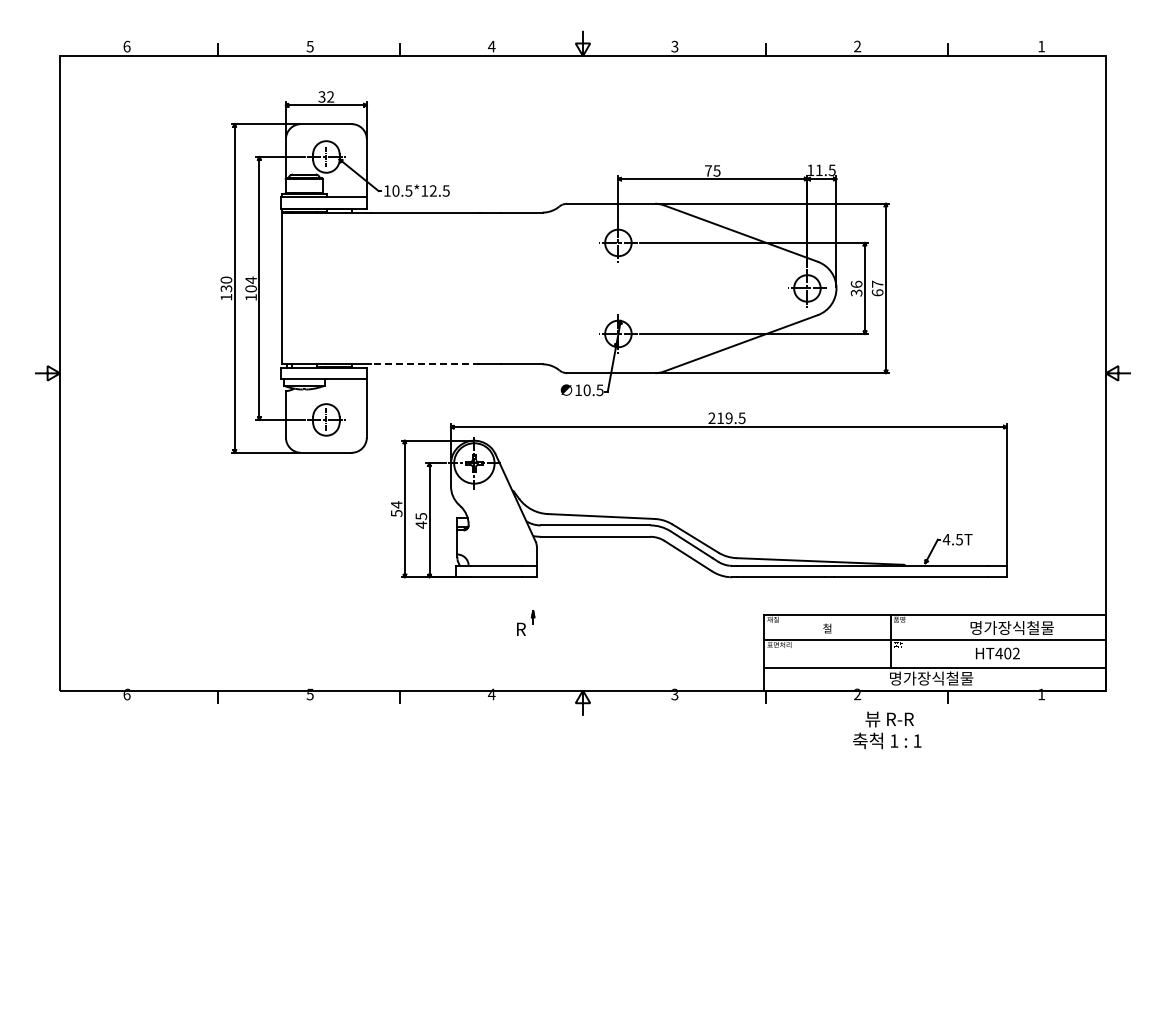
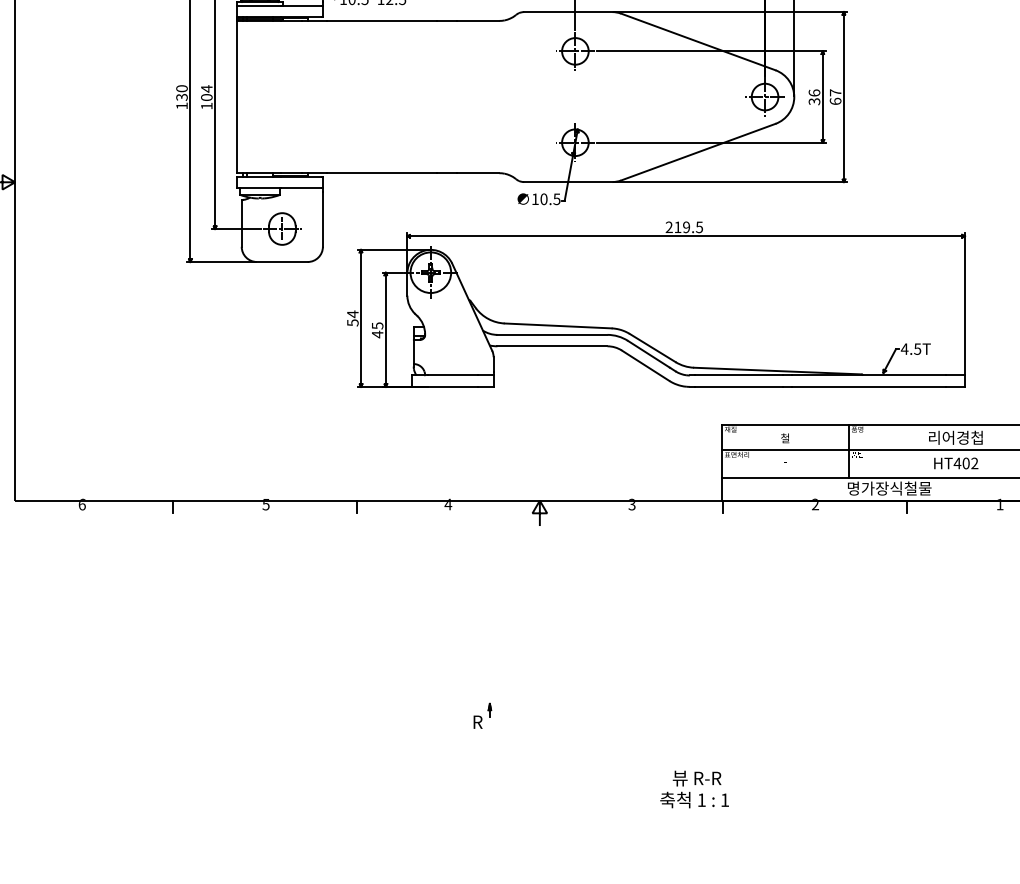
line: (425, 364) -> (381, 173), dashed -> solid
part: (526, 622) -> (483, 715), moved
text: (1011, 627) -> (969, 437), 명가장식철물 -> 리어경첩
text: (887, 730) -> (694, 789), moved

